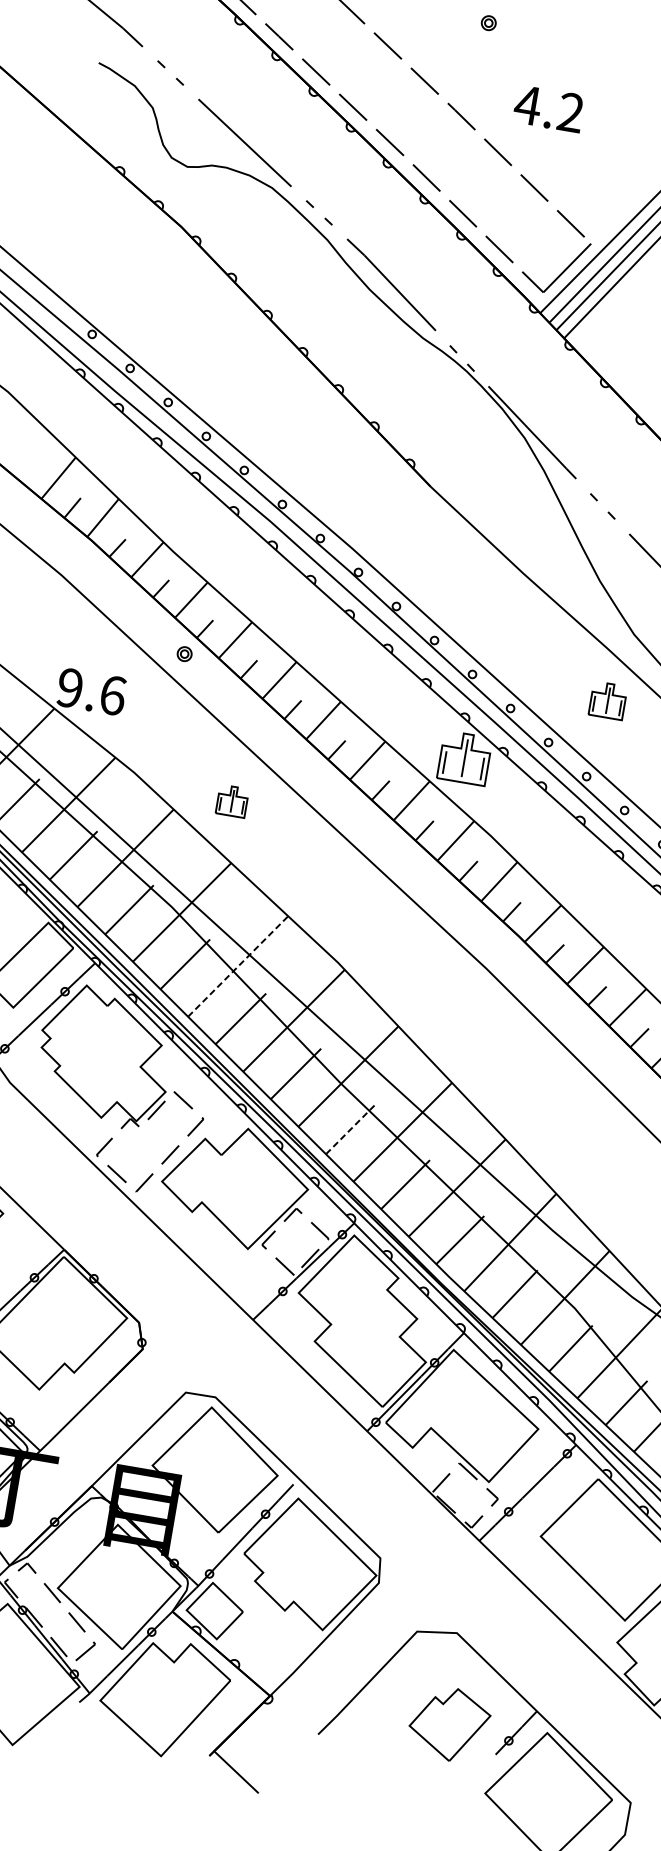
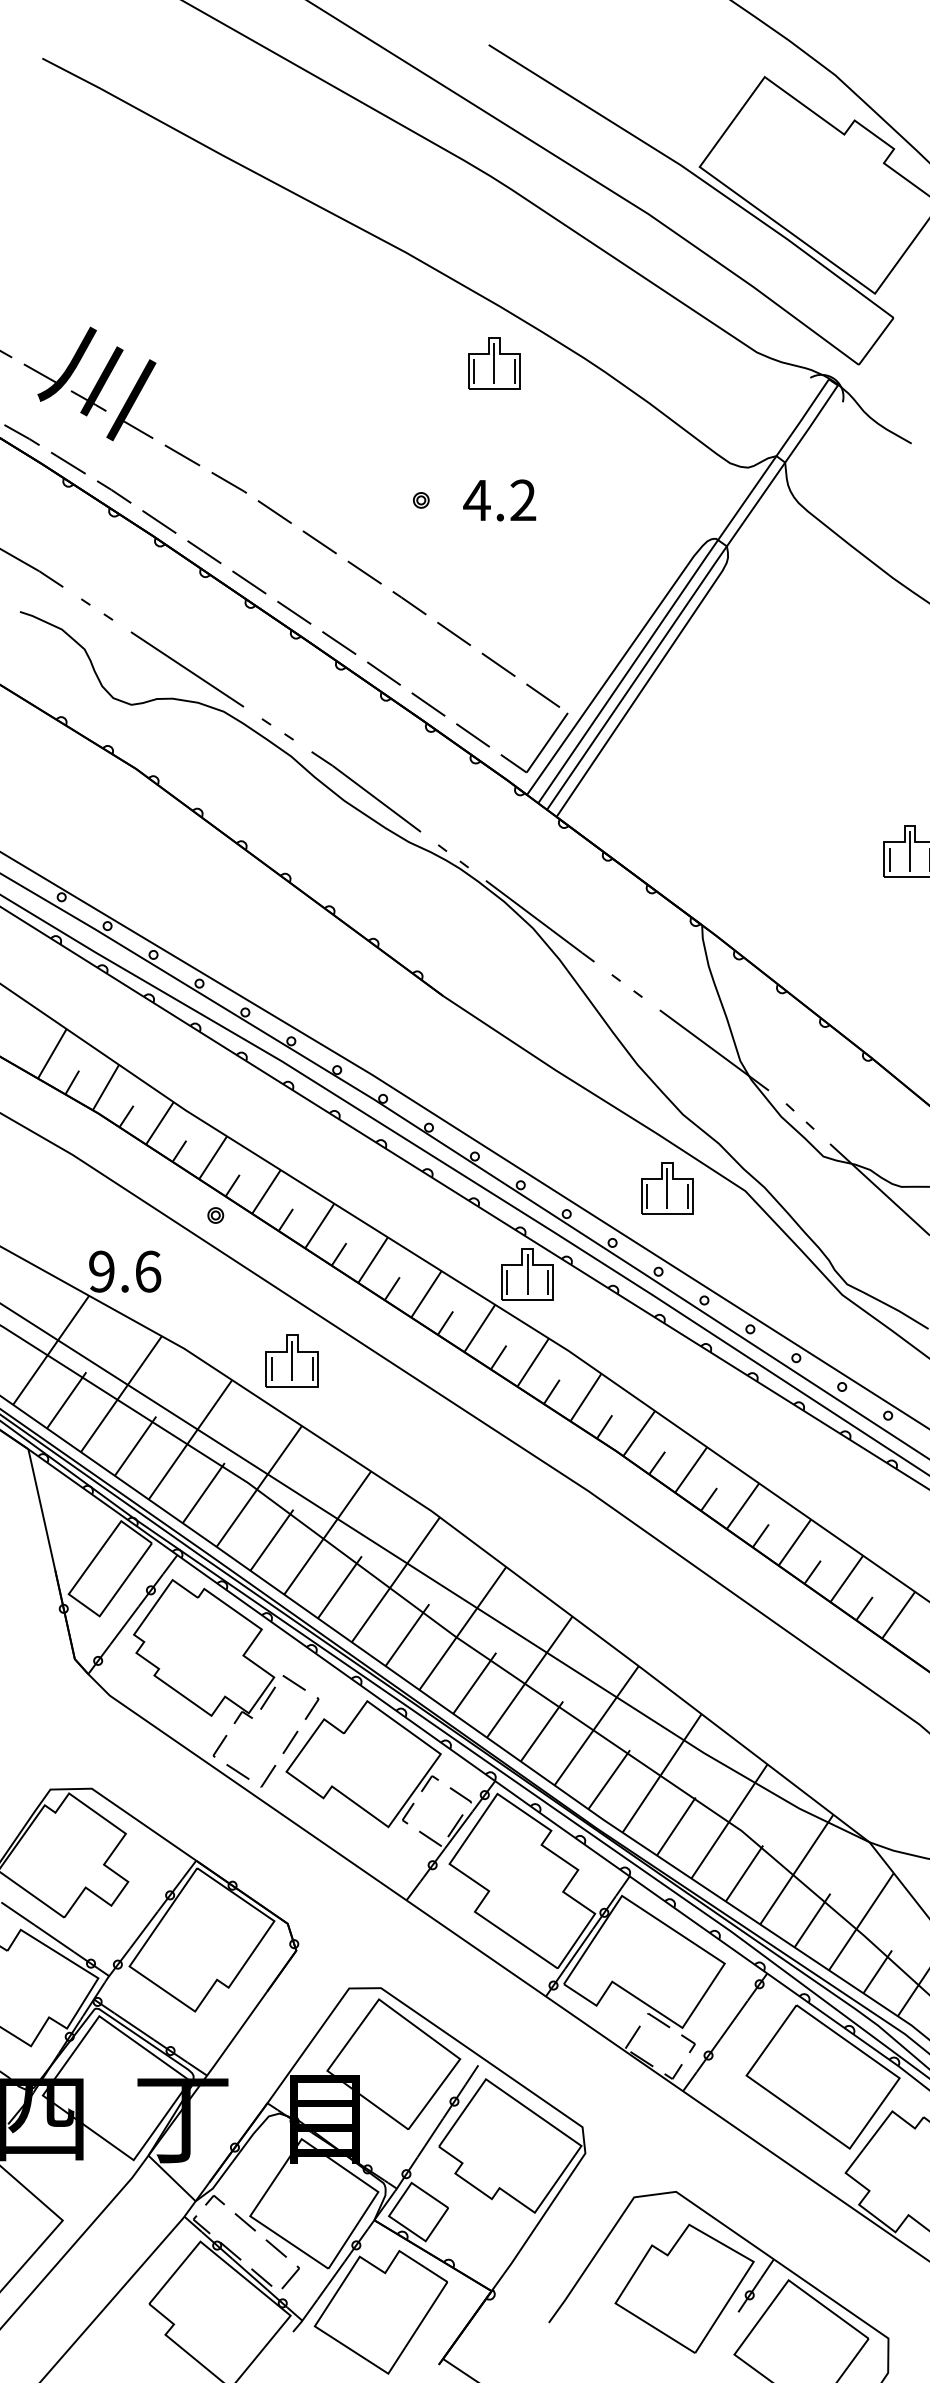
text: (548, 108) -> (499, 500), moved
part: (608, 700) -> (667, 1188), size x1.43
part: (231, 800) -> (291, 1360), size x1.67
line: (238, 966) -> (327, 1532), dashed -> solid
line: (351, 1128) -> (475, 1682), dashed -> solid
part: (449, 1724) -> (684, 2288), size x1.67

